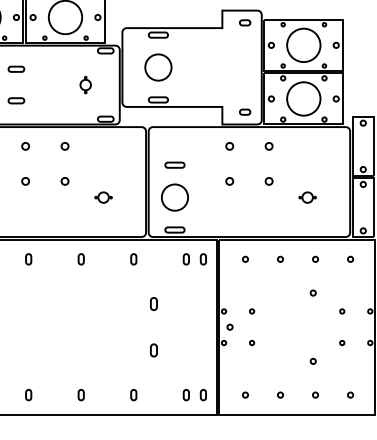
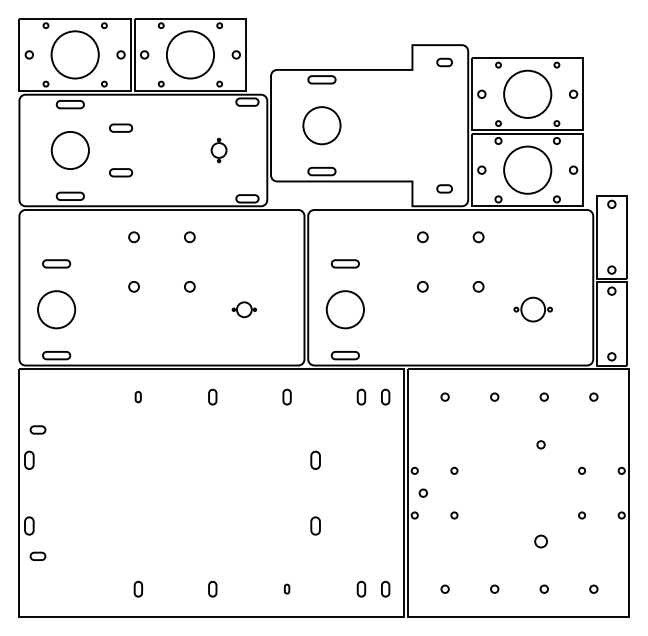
part: (307, 197) -> (532, 309), size x1.6
part: (28, 258) -> (137, 396), size x0.7
part: (312, 361) -> (540, 541), size x1.6
part: (133, 394) -> (286, 588), size x0.6

